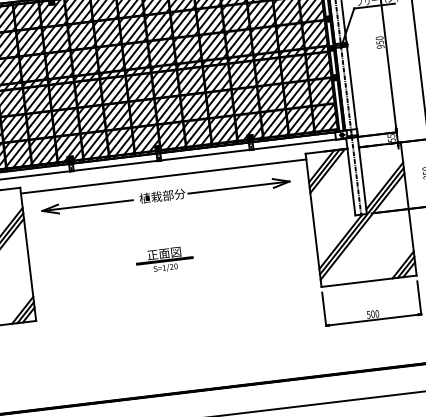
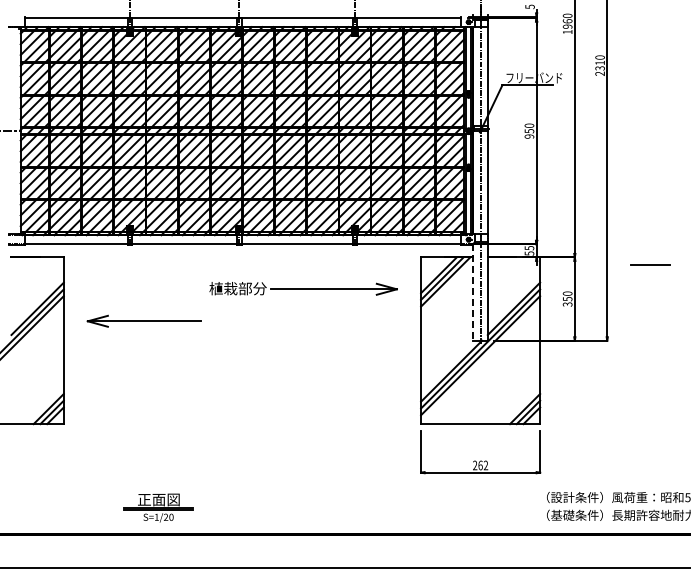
line: (163, 176) -> (242, 264), removed
line: (350, 176) -> (473, 292), solid -> dashed
part: (86, 205) -> (143, 320), moved
part: (164, 259) -> (158, 507), moved
text: (372, 314) -> (480, 465), 500 -> 262

